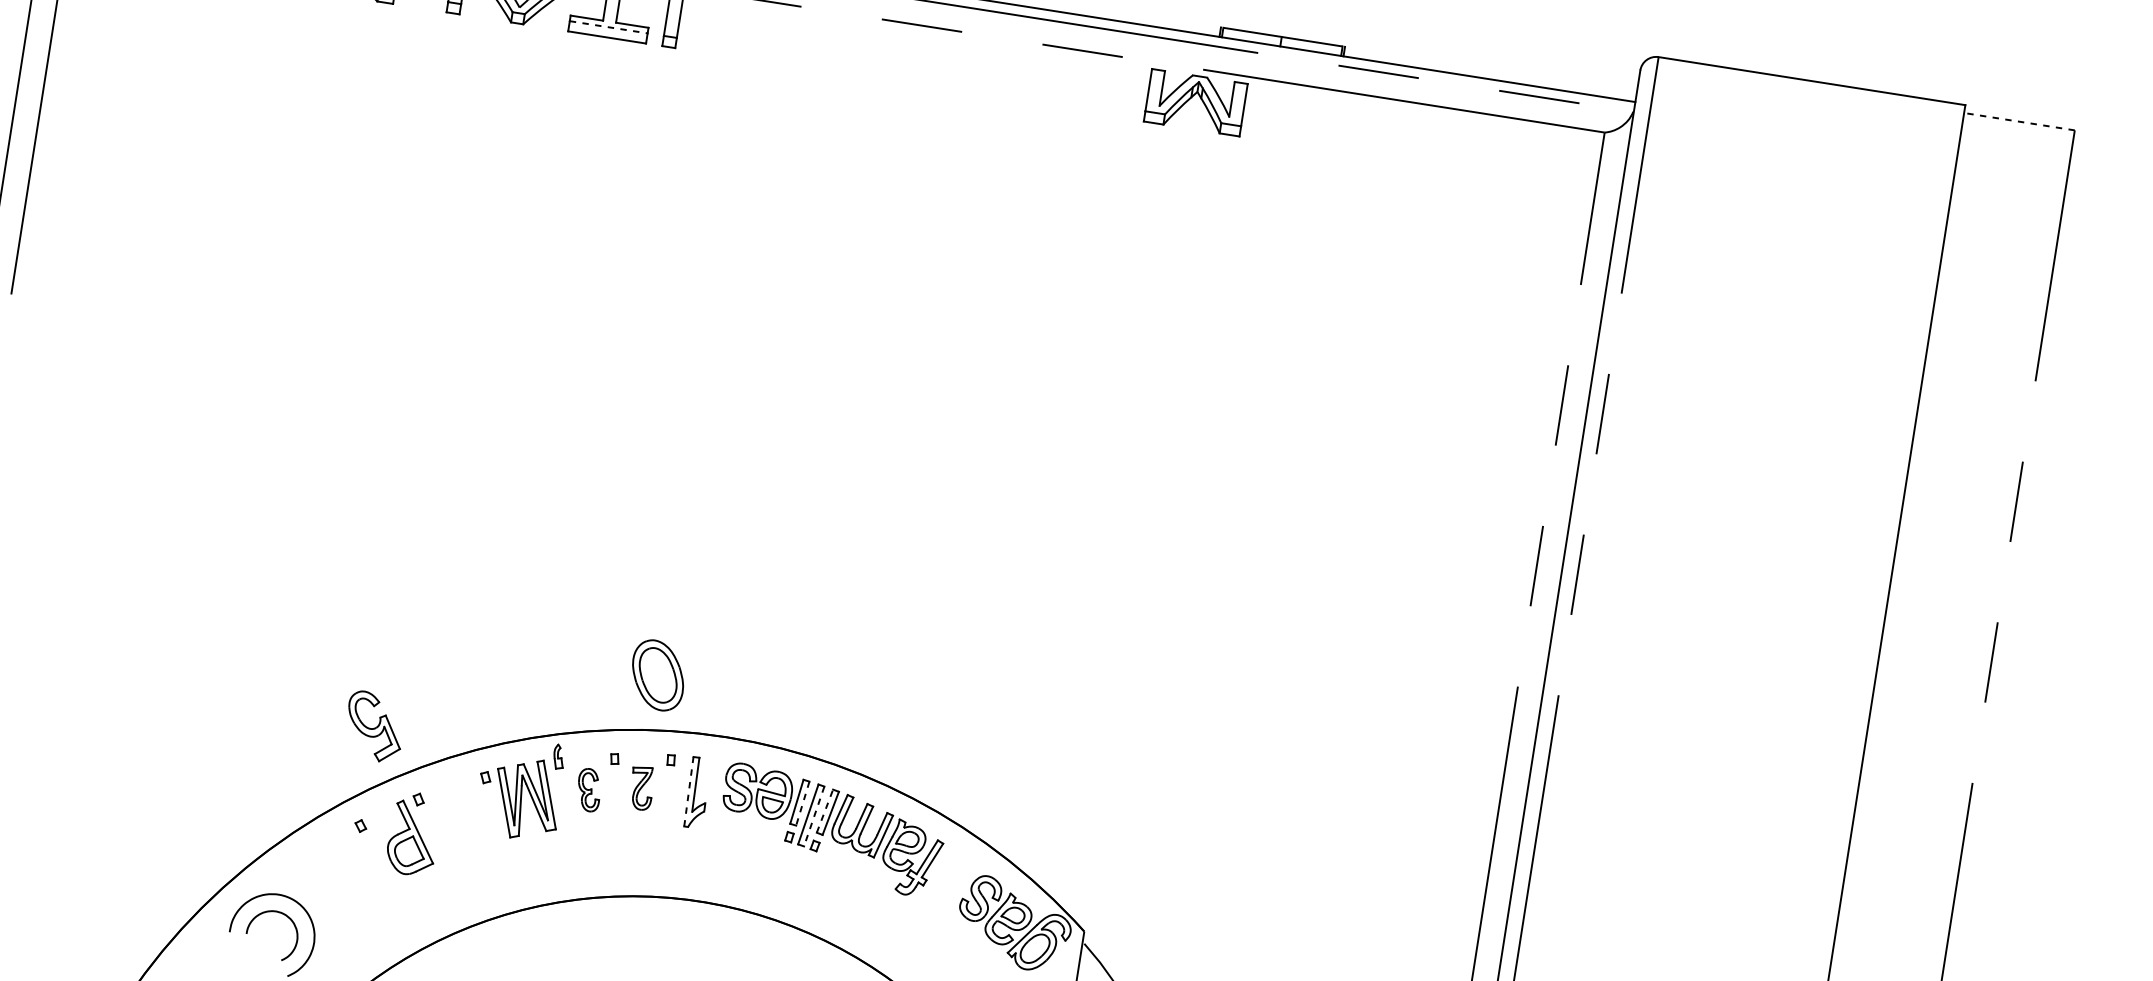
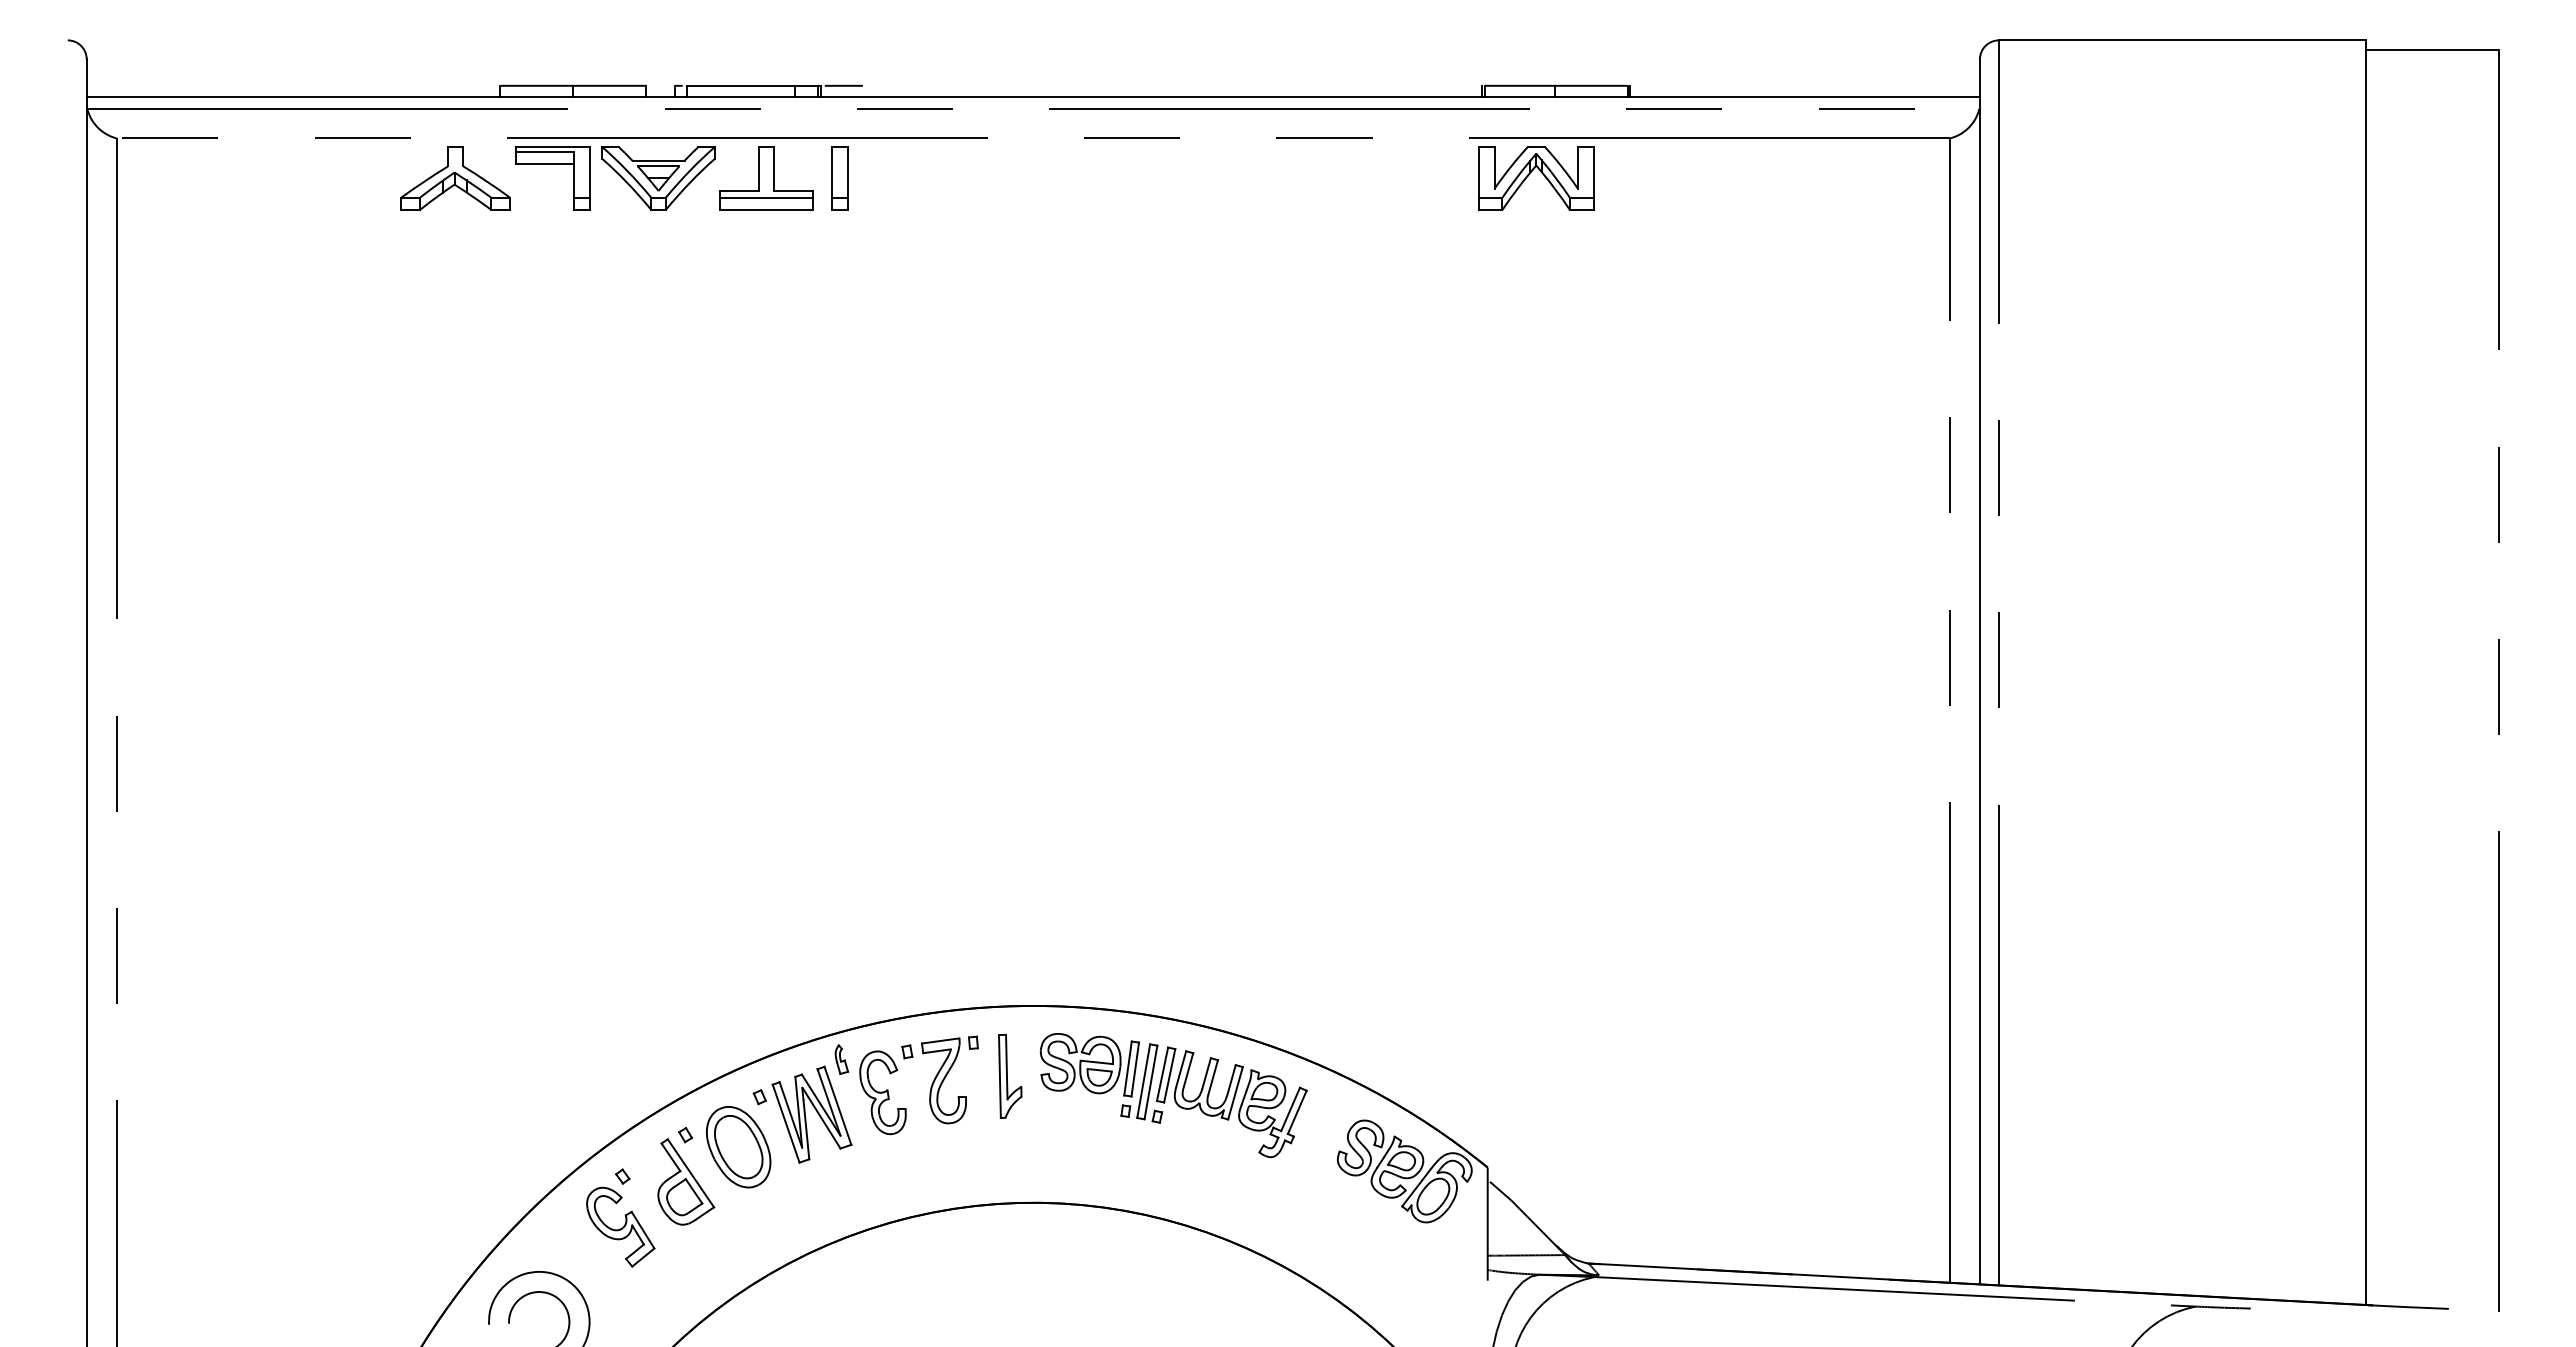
line: (608, 27) -> (766, 197), dashed -> solid
part: (1200, 99) -> (1541, 173), moved
line: (2018, 121) -> (2431, 49), dashed -> solid
part: (657, 675) -> (738, 1147), moved
part: (374, 726) -> (620, 1226), moved
part: (641, 787) -> (943, 1080), size x1.67
part: (588, 789) -> (882, 1092), size x1.67
line: (688, 790) -> (999, 1075), dashed -> solid
line: (802, 804) -> (1135, 1070), dashed -> solid
line: (825, 810) -> (1162, 1073), dashed -> solid
line: (813, 816) -> (1150, 1082), dashed -> solid

